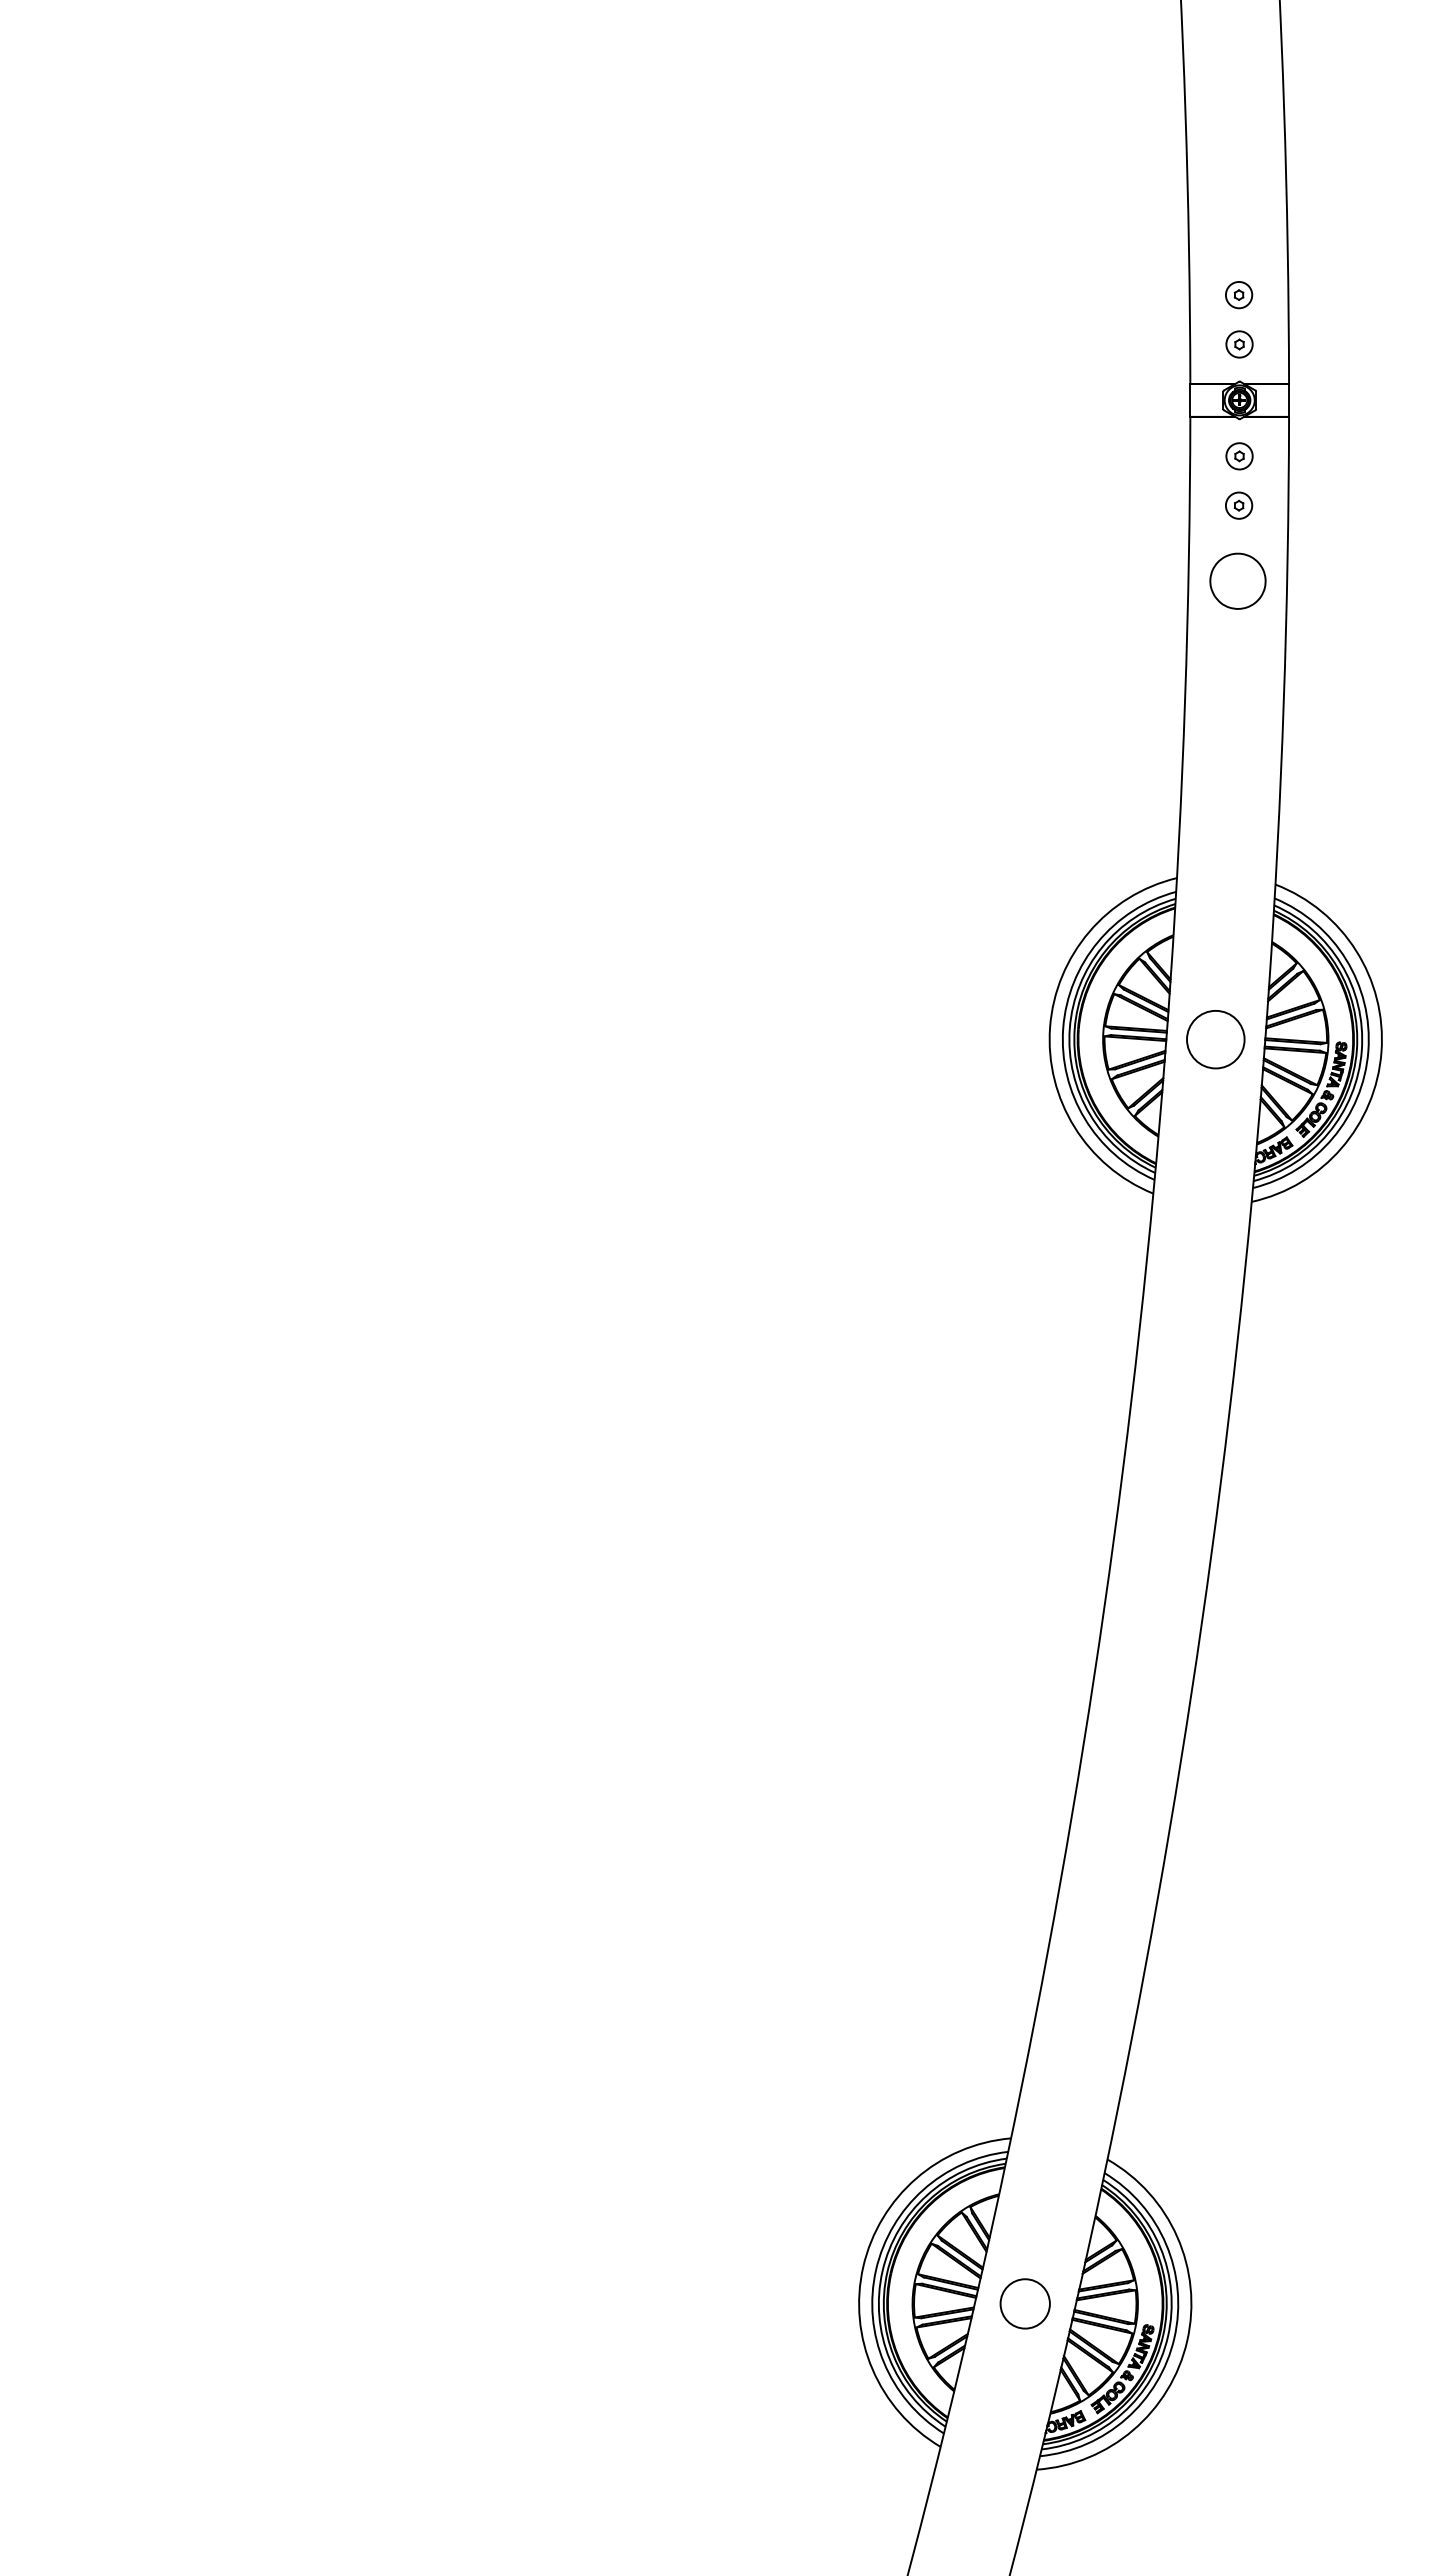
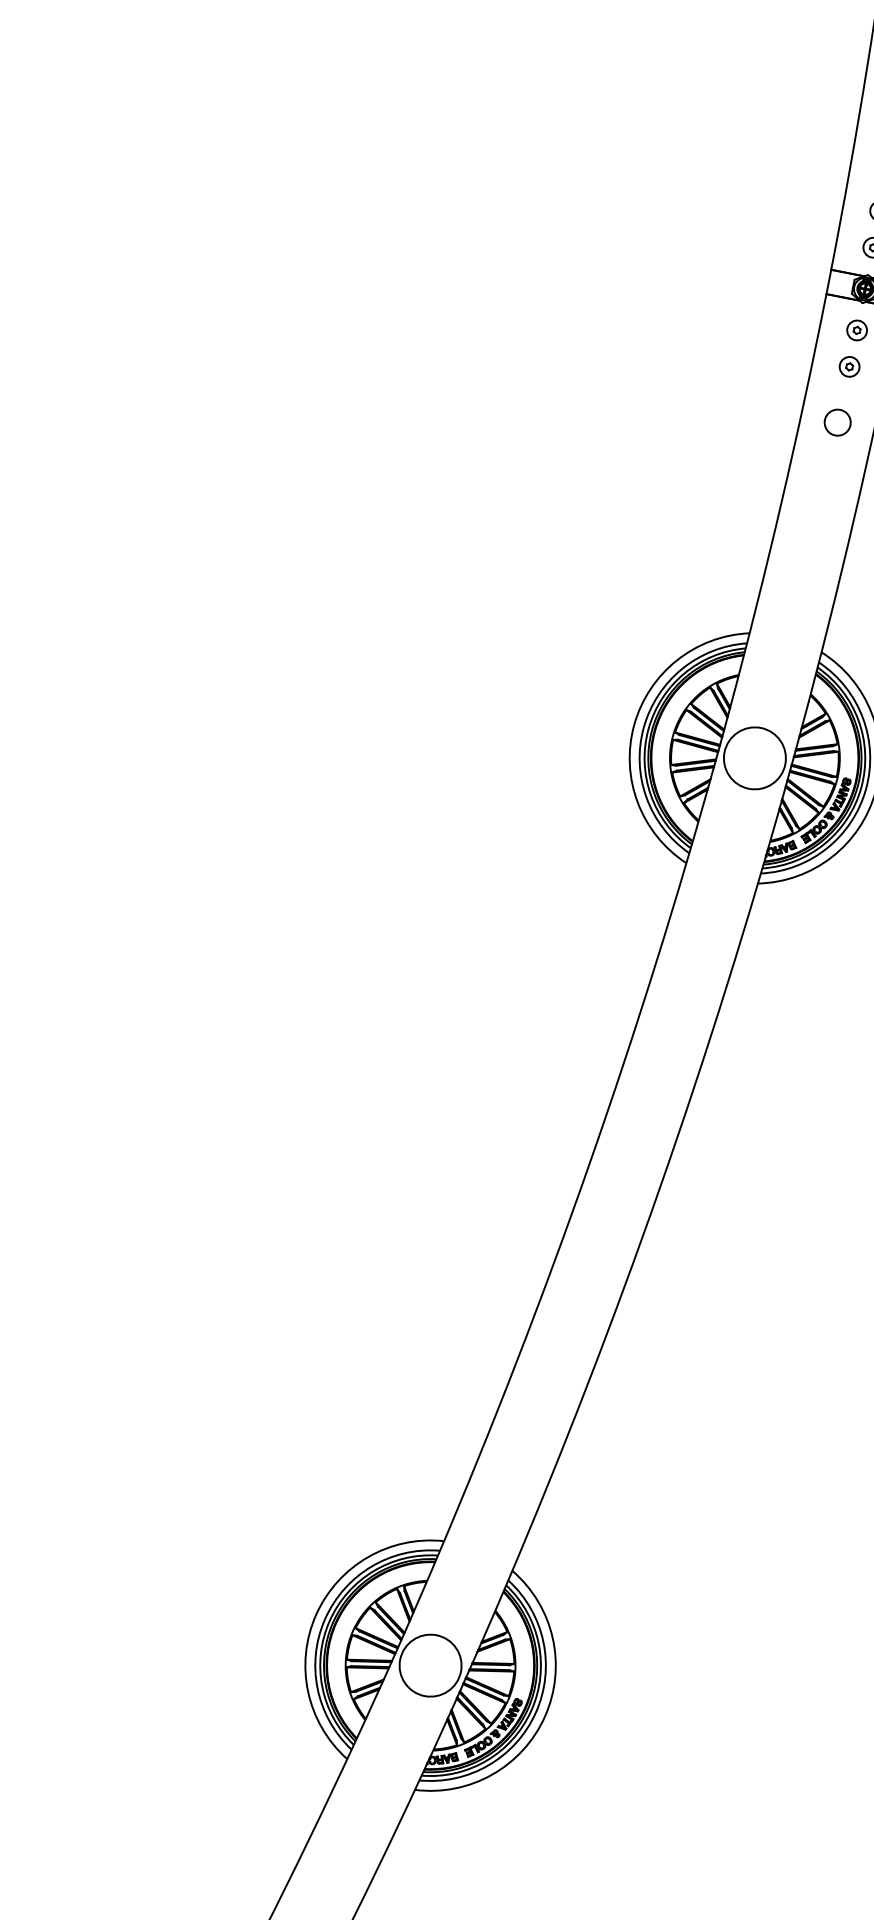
part: (1237, 581) -> (837, 422), size x0.62
circle: (1215, 1039) -> (754, 758), size x1.43
circle: (1025, 2303) -> (430, 1665), size x1.67

